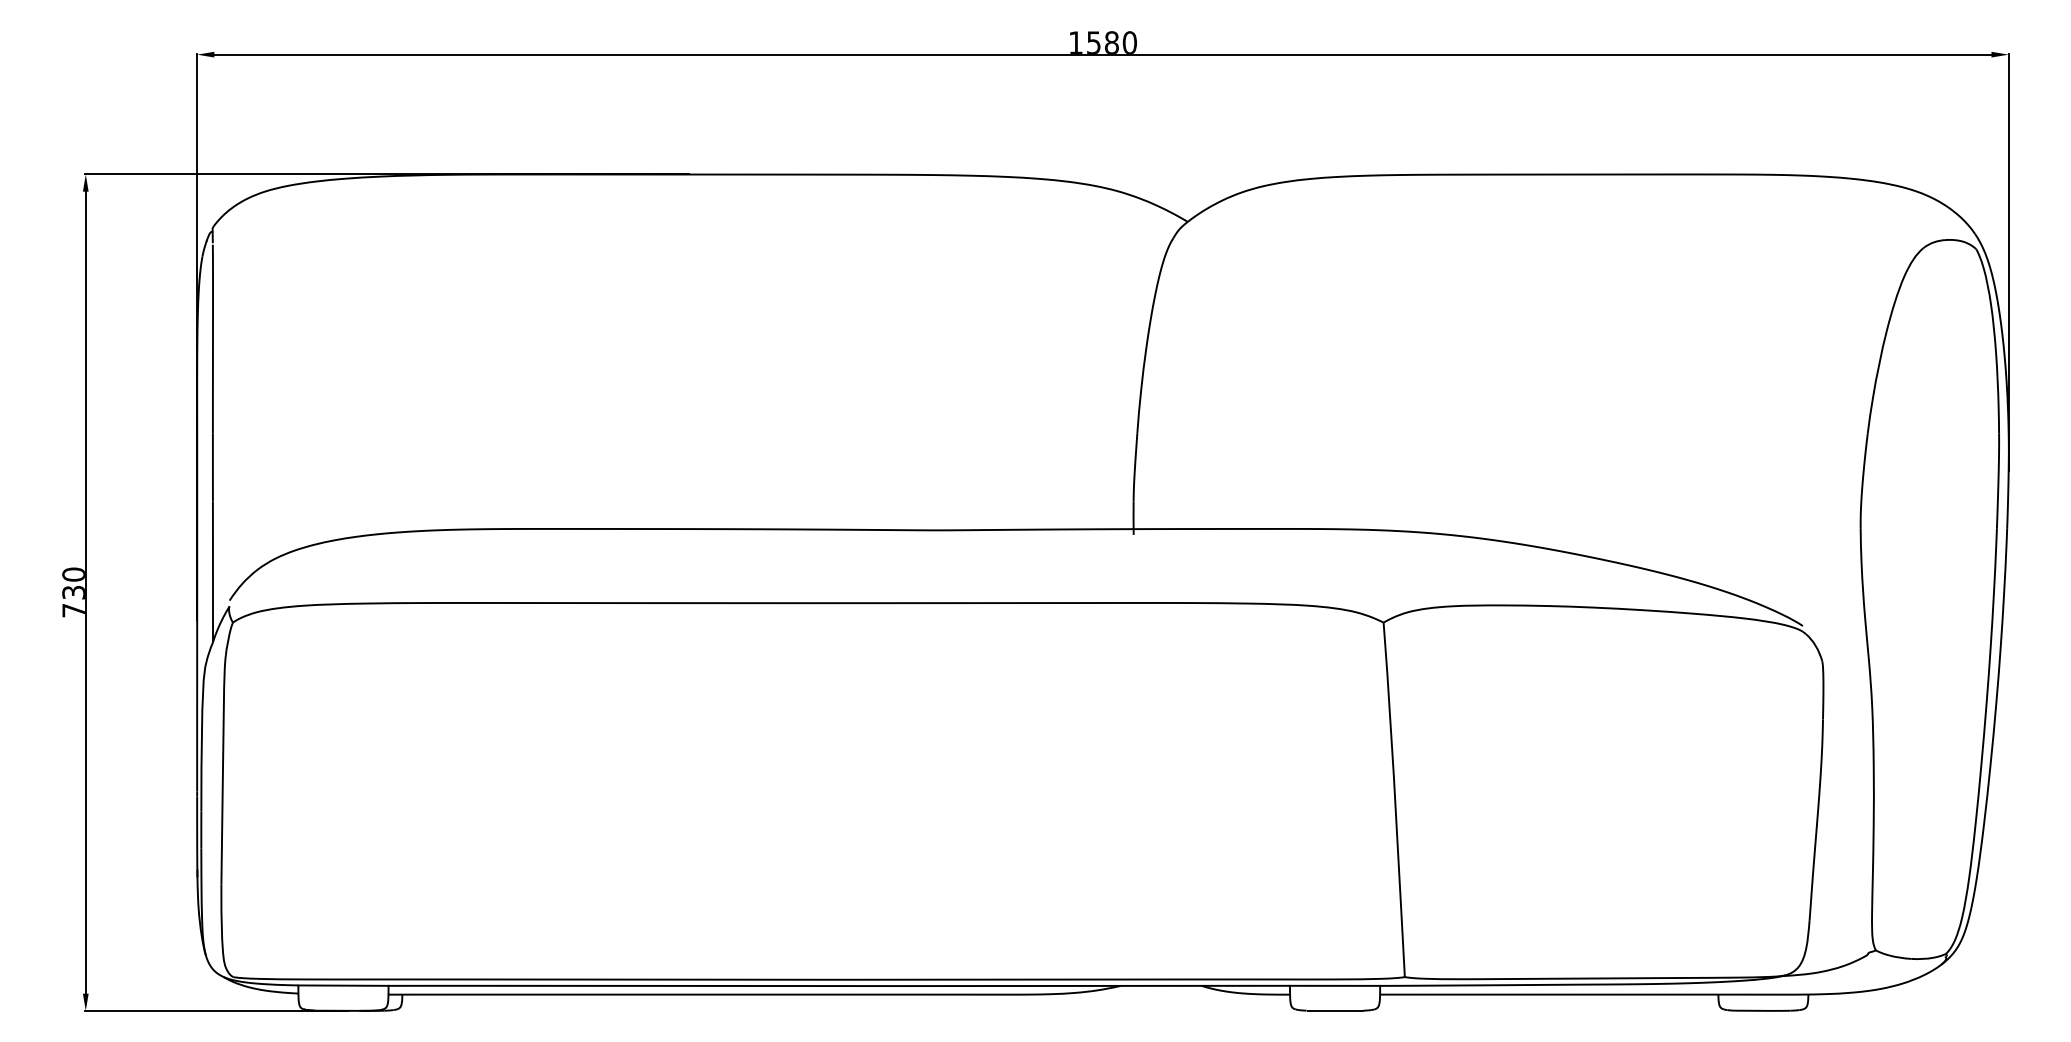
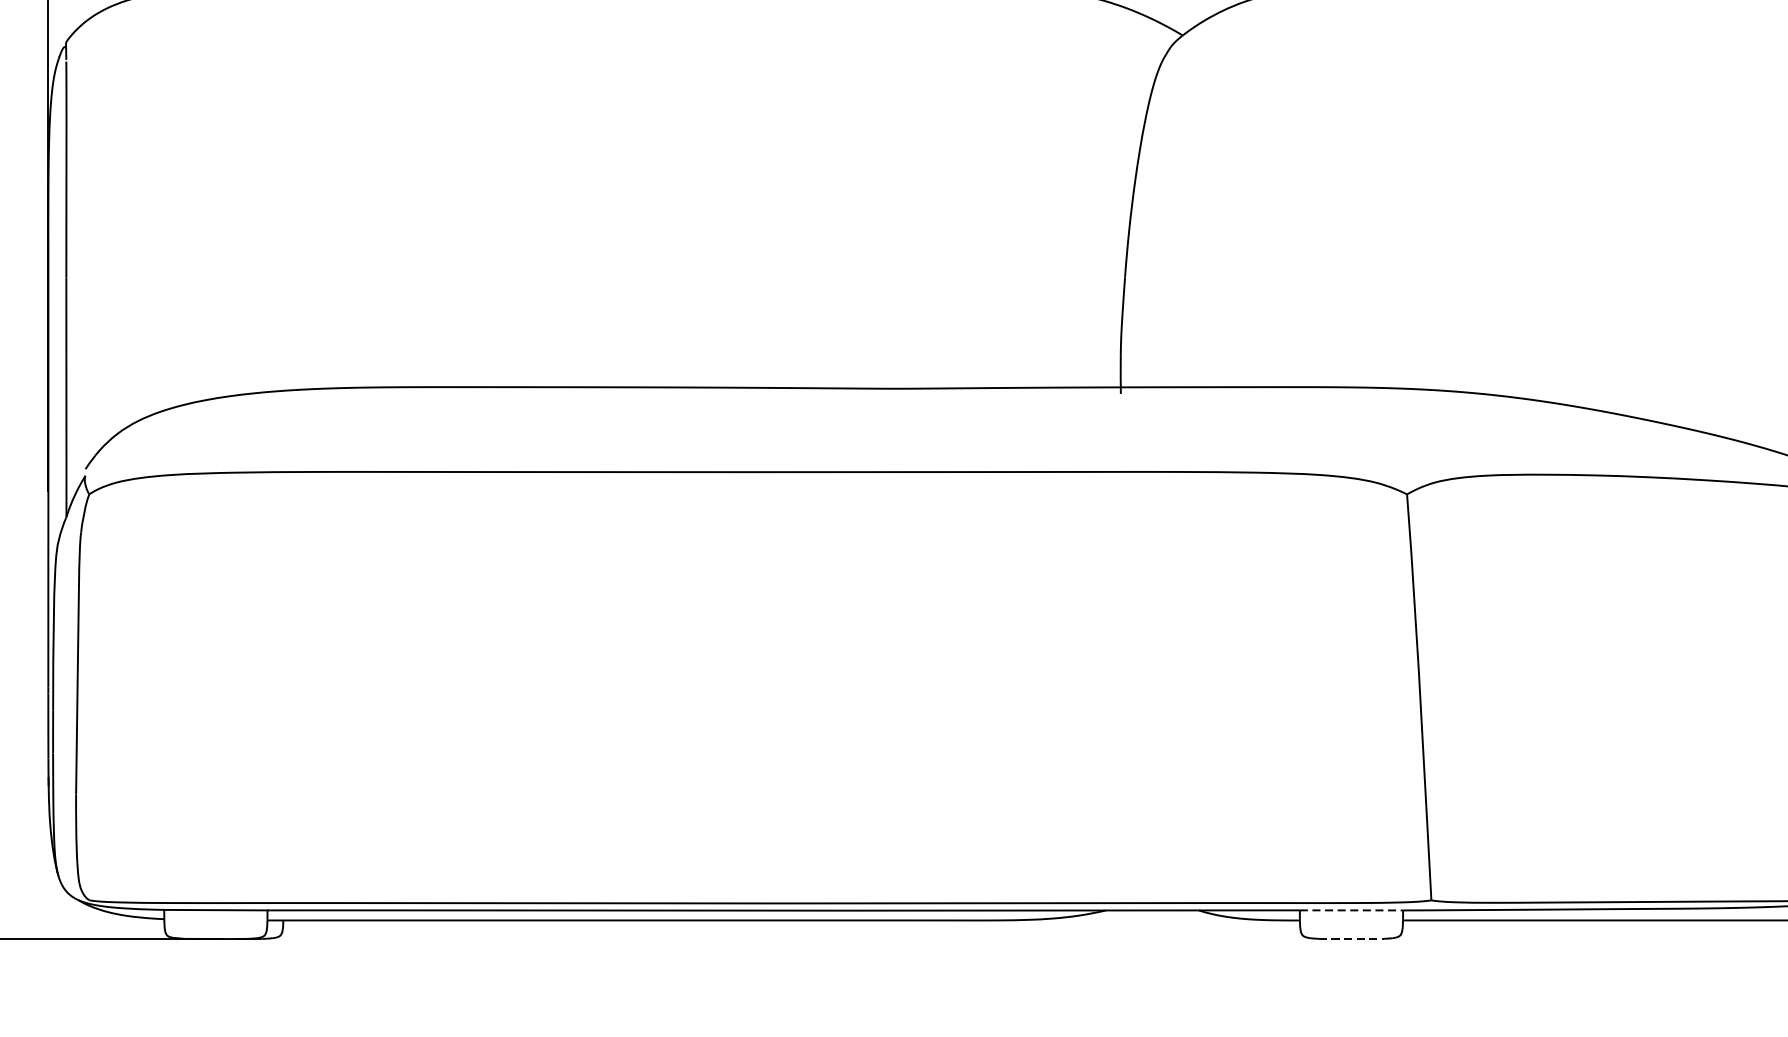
line: (1335, 985) -> (1351, 909), solid -> dashed
line: (1335, 1010) -> (1351, 938), solid -> dashed

